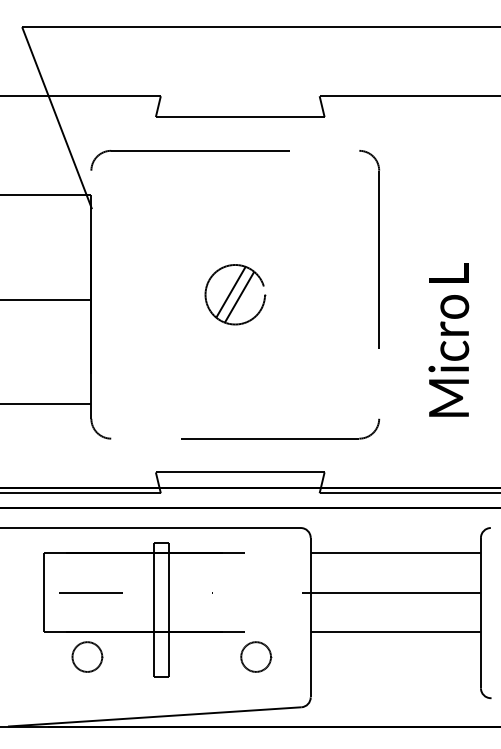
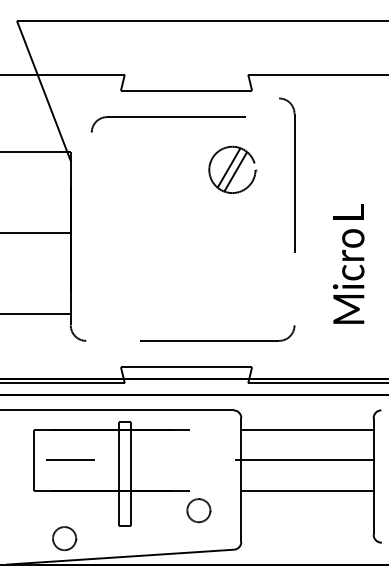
part: (189, 151) -> (168, 117), moved
part: (378, 249) -> (294, 175), moved
part: (235, 294) -> (232, 169), moved
part: (87, 656) -> (64, 538), moved

